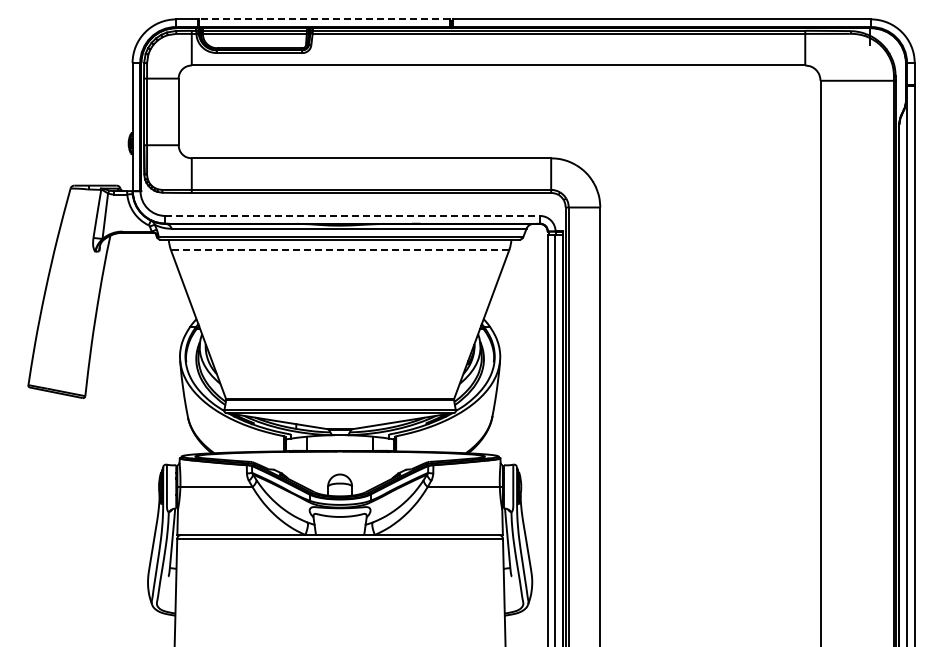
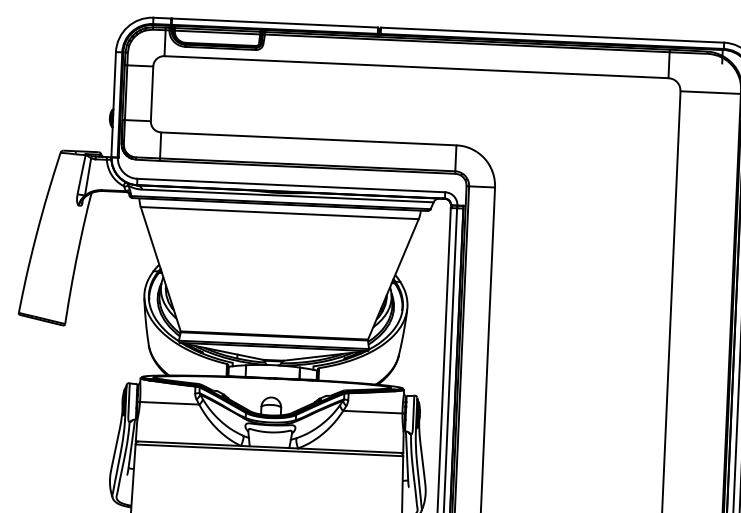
line: (324, 19) -> (275, 23), dashed -> solid
line: (353, 215) -> (291, 185), dashed -> solid
line: (339, 250) -> (279, 213), dashed -> solid

